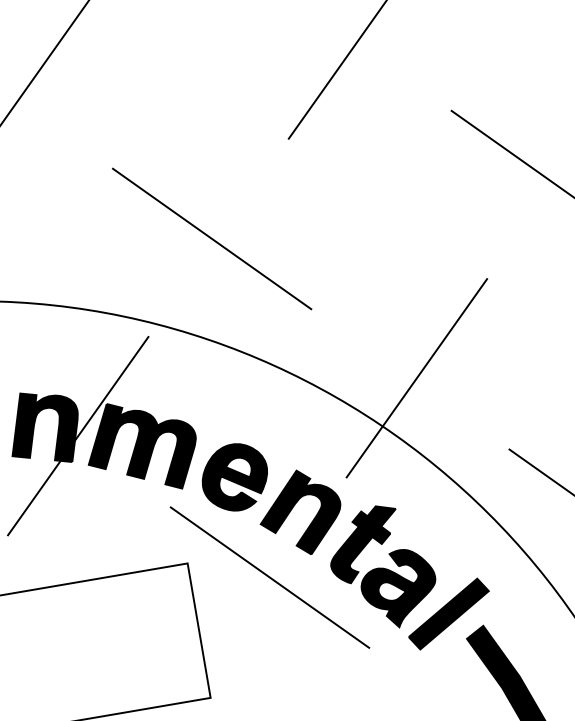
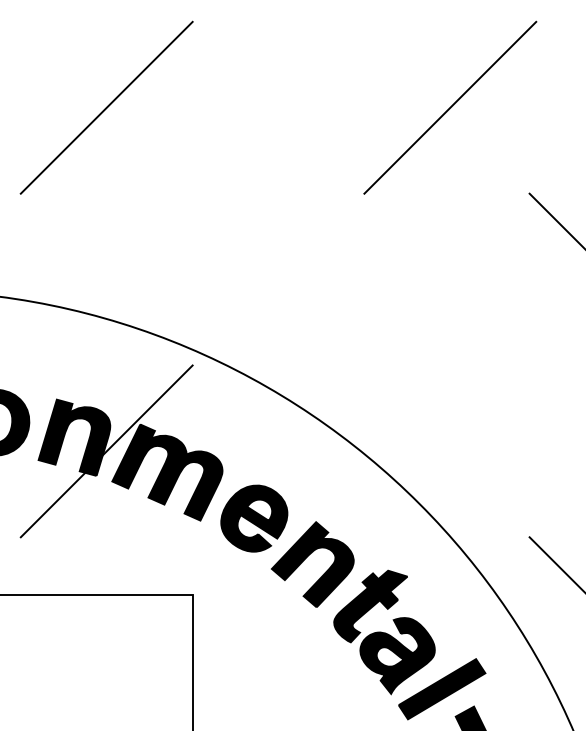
line: (211, 238) -> (271, 279), removed
line: (417, 378) -> (450, 451), removed
line: (269, 578) -> (271, 623), removed

